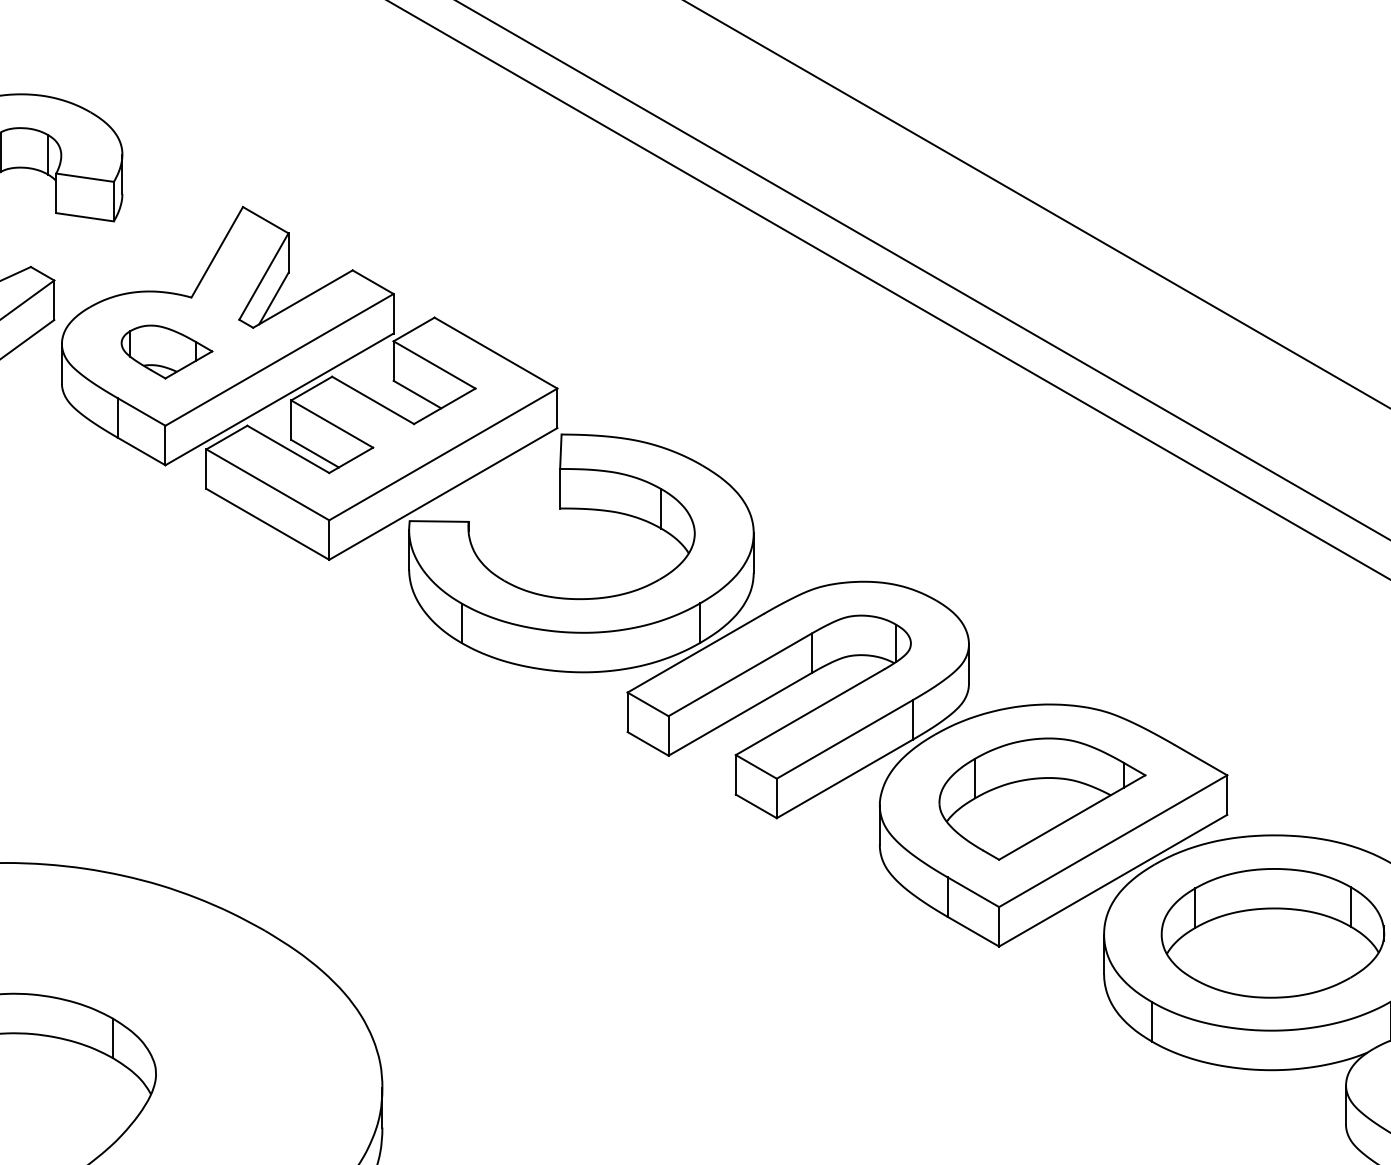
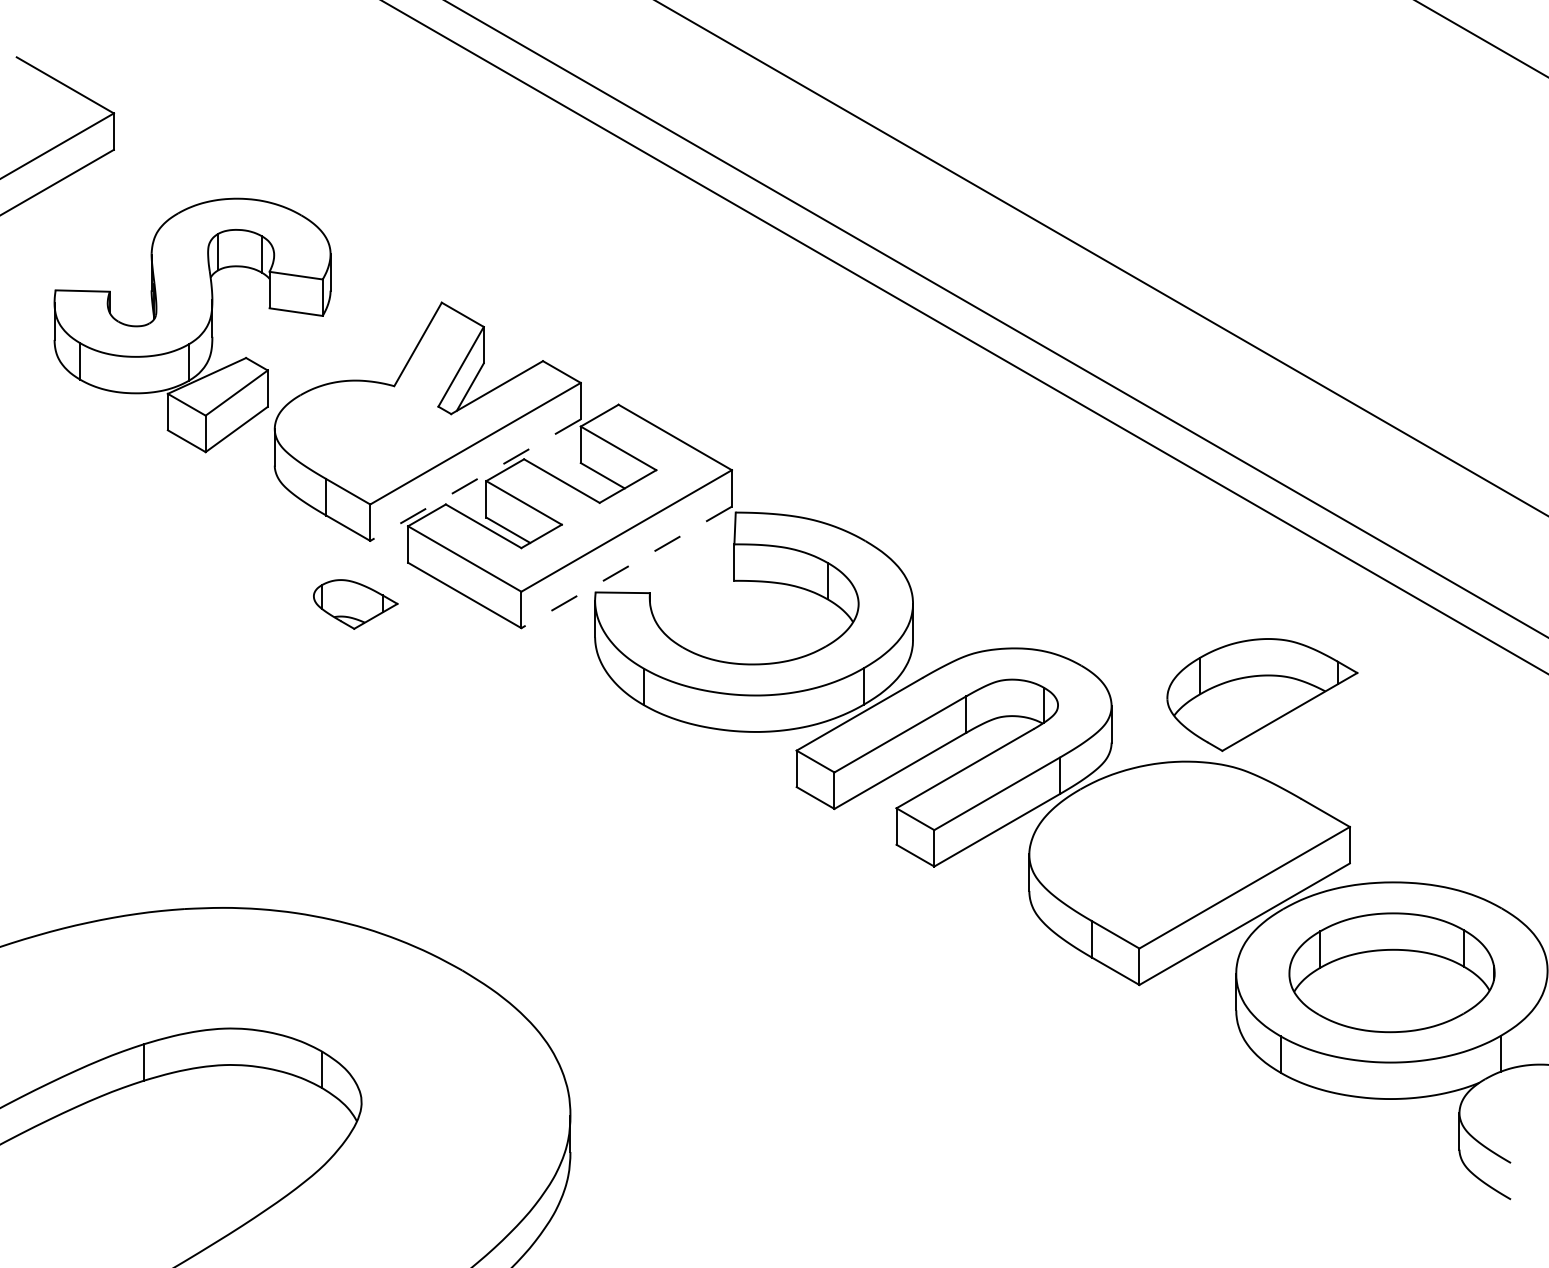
part: (166, 352) -> (355, 604), moved
line: (279, 399) -> (475, 480), solid -> dashed
line: (443, 494) -> (626, 567), solid -> dashed
part: (1042, 798) -> (1262, 694), moved

